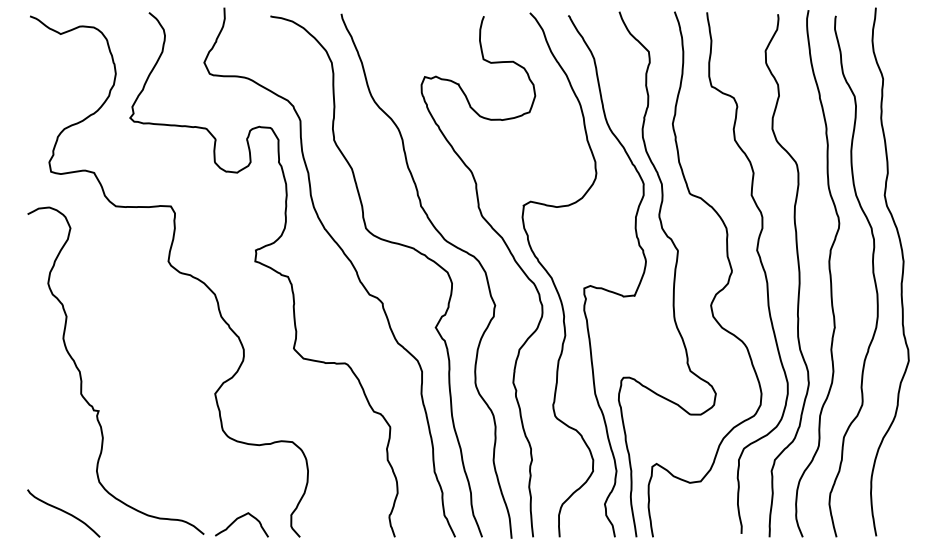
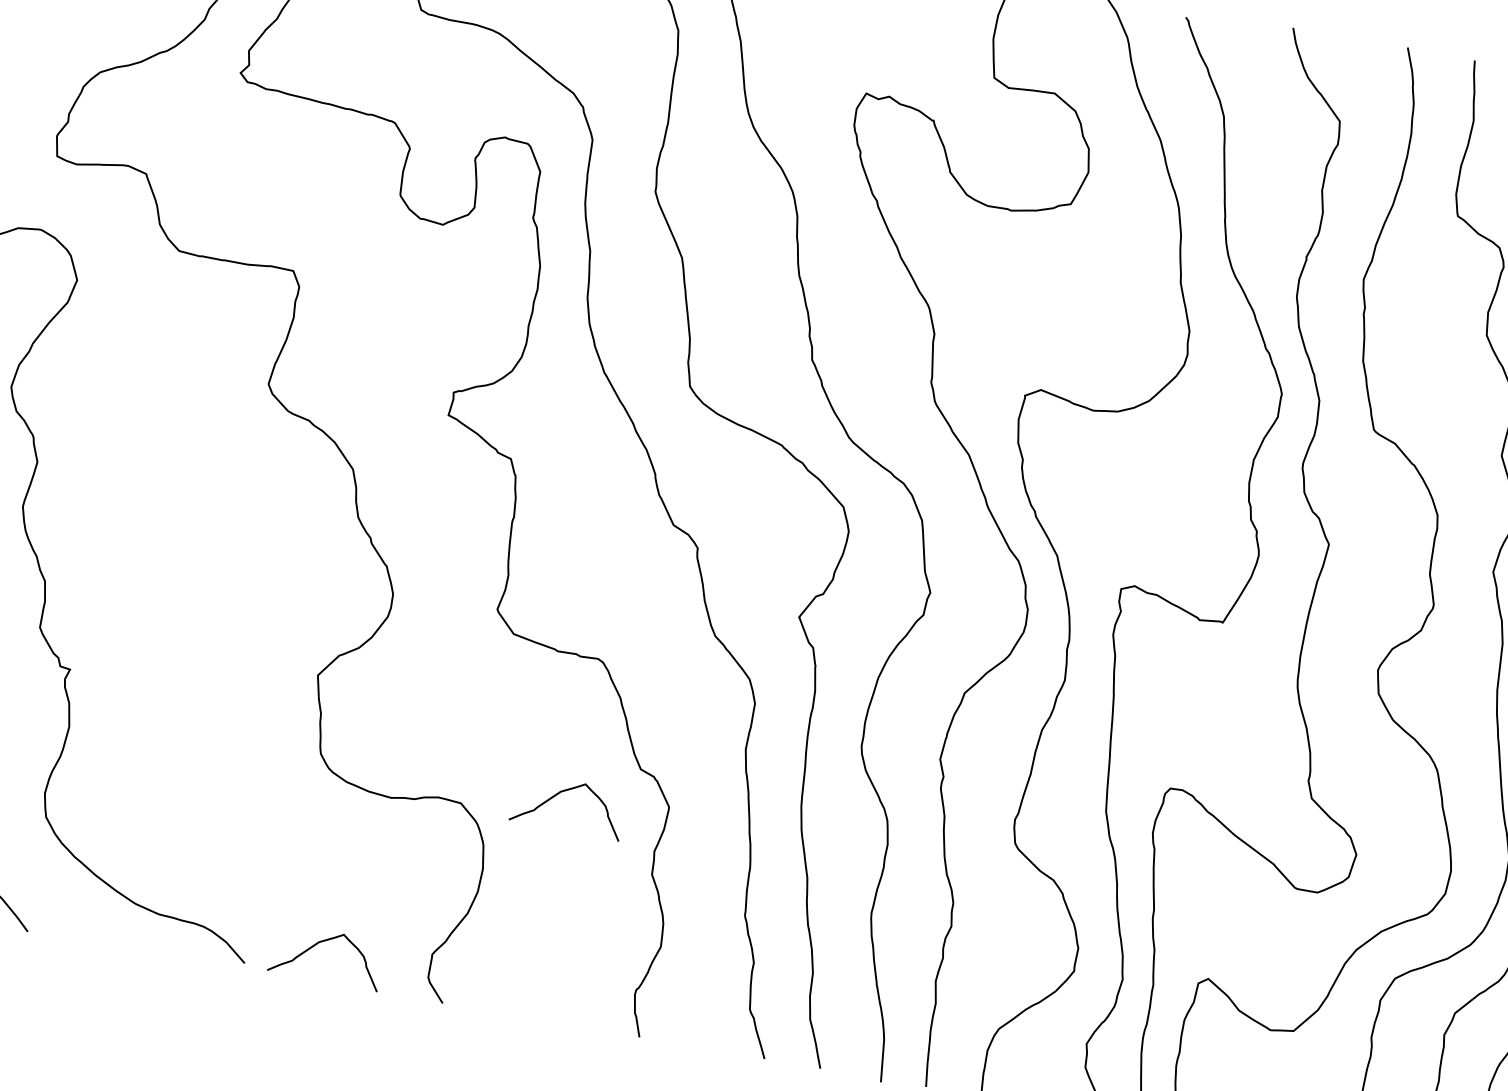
curve: (339, 429) -> (562, 793), added

